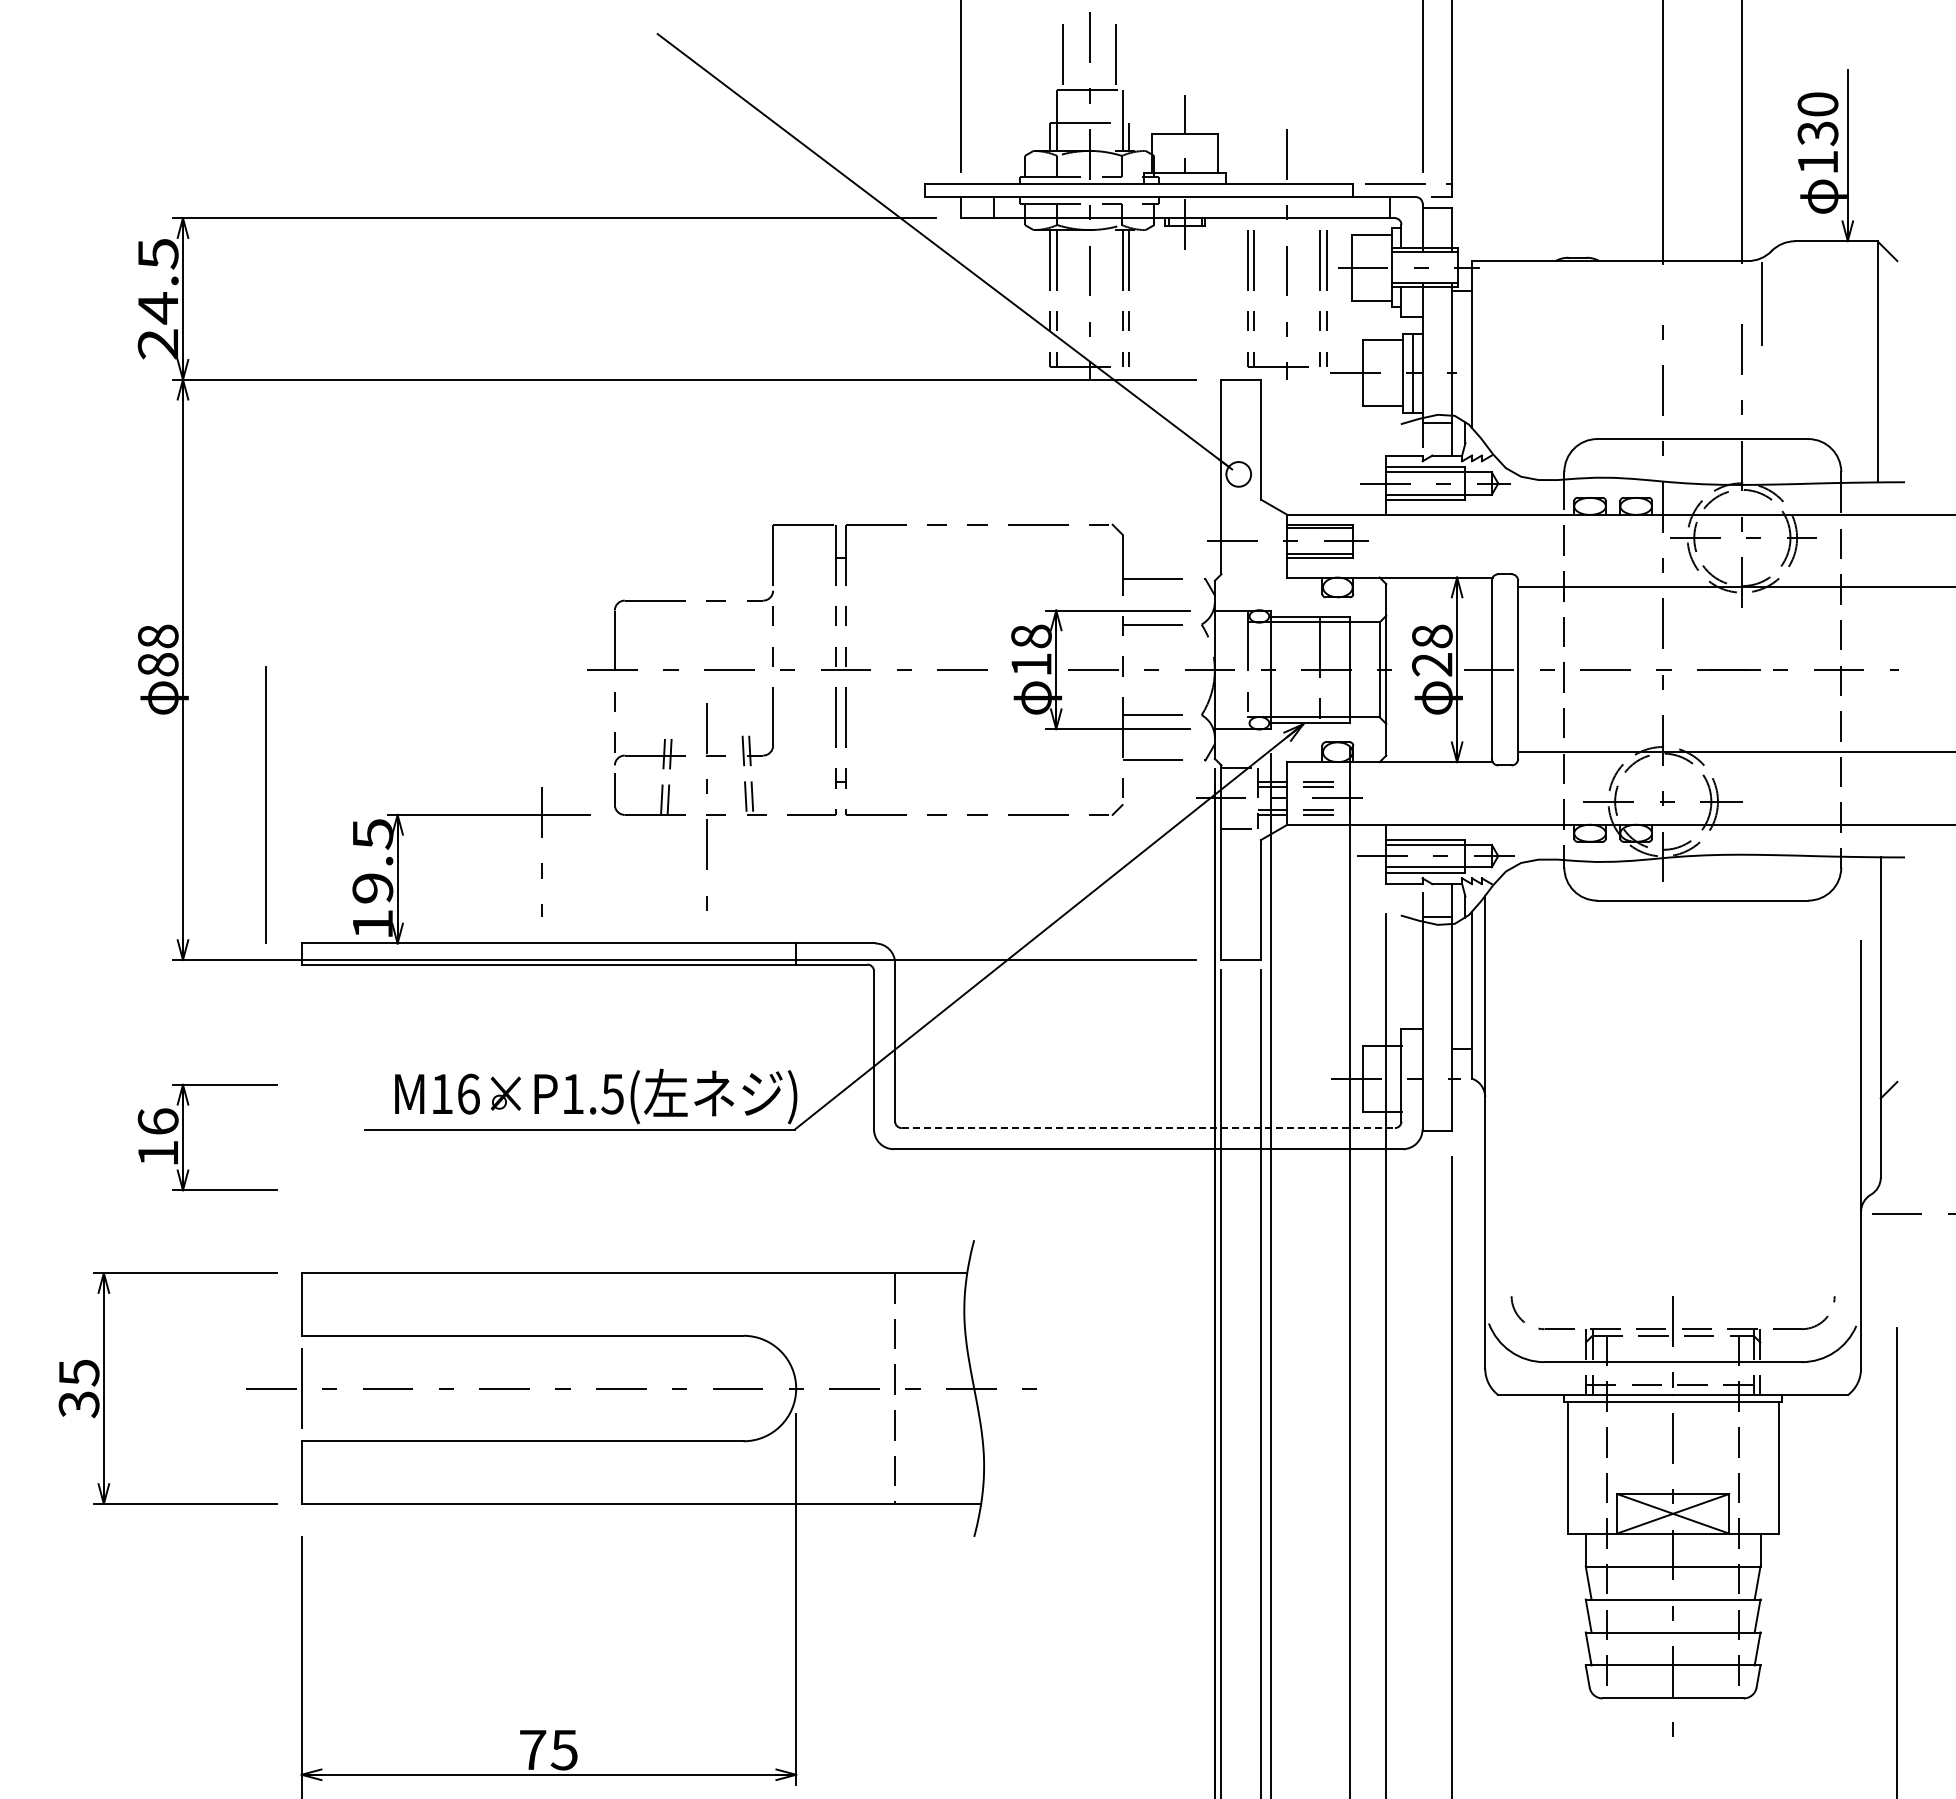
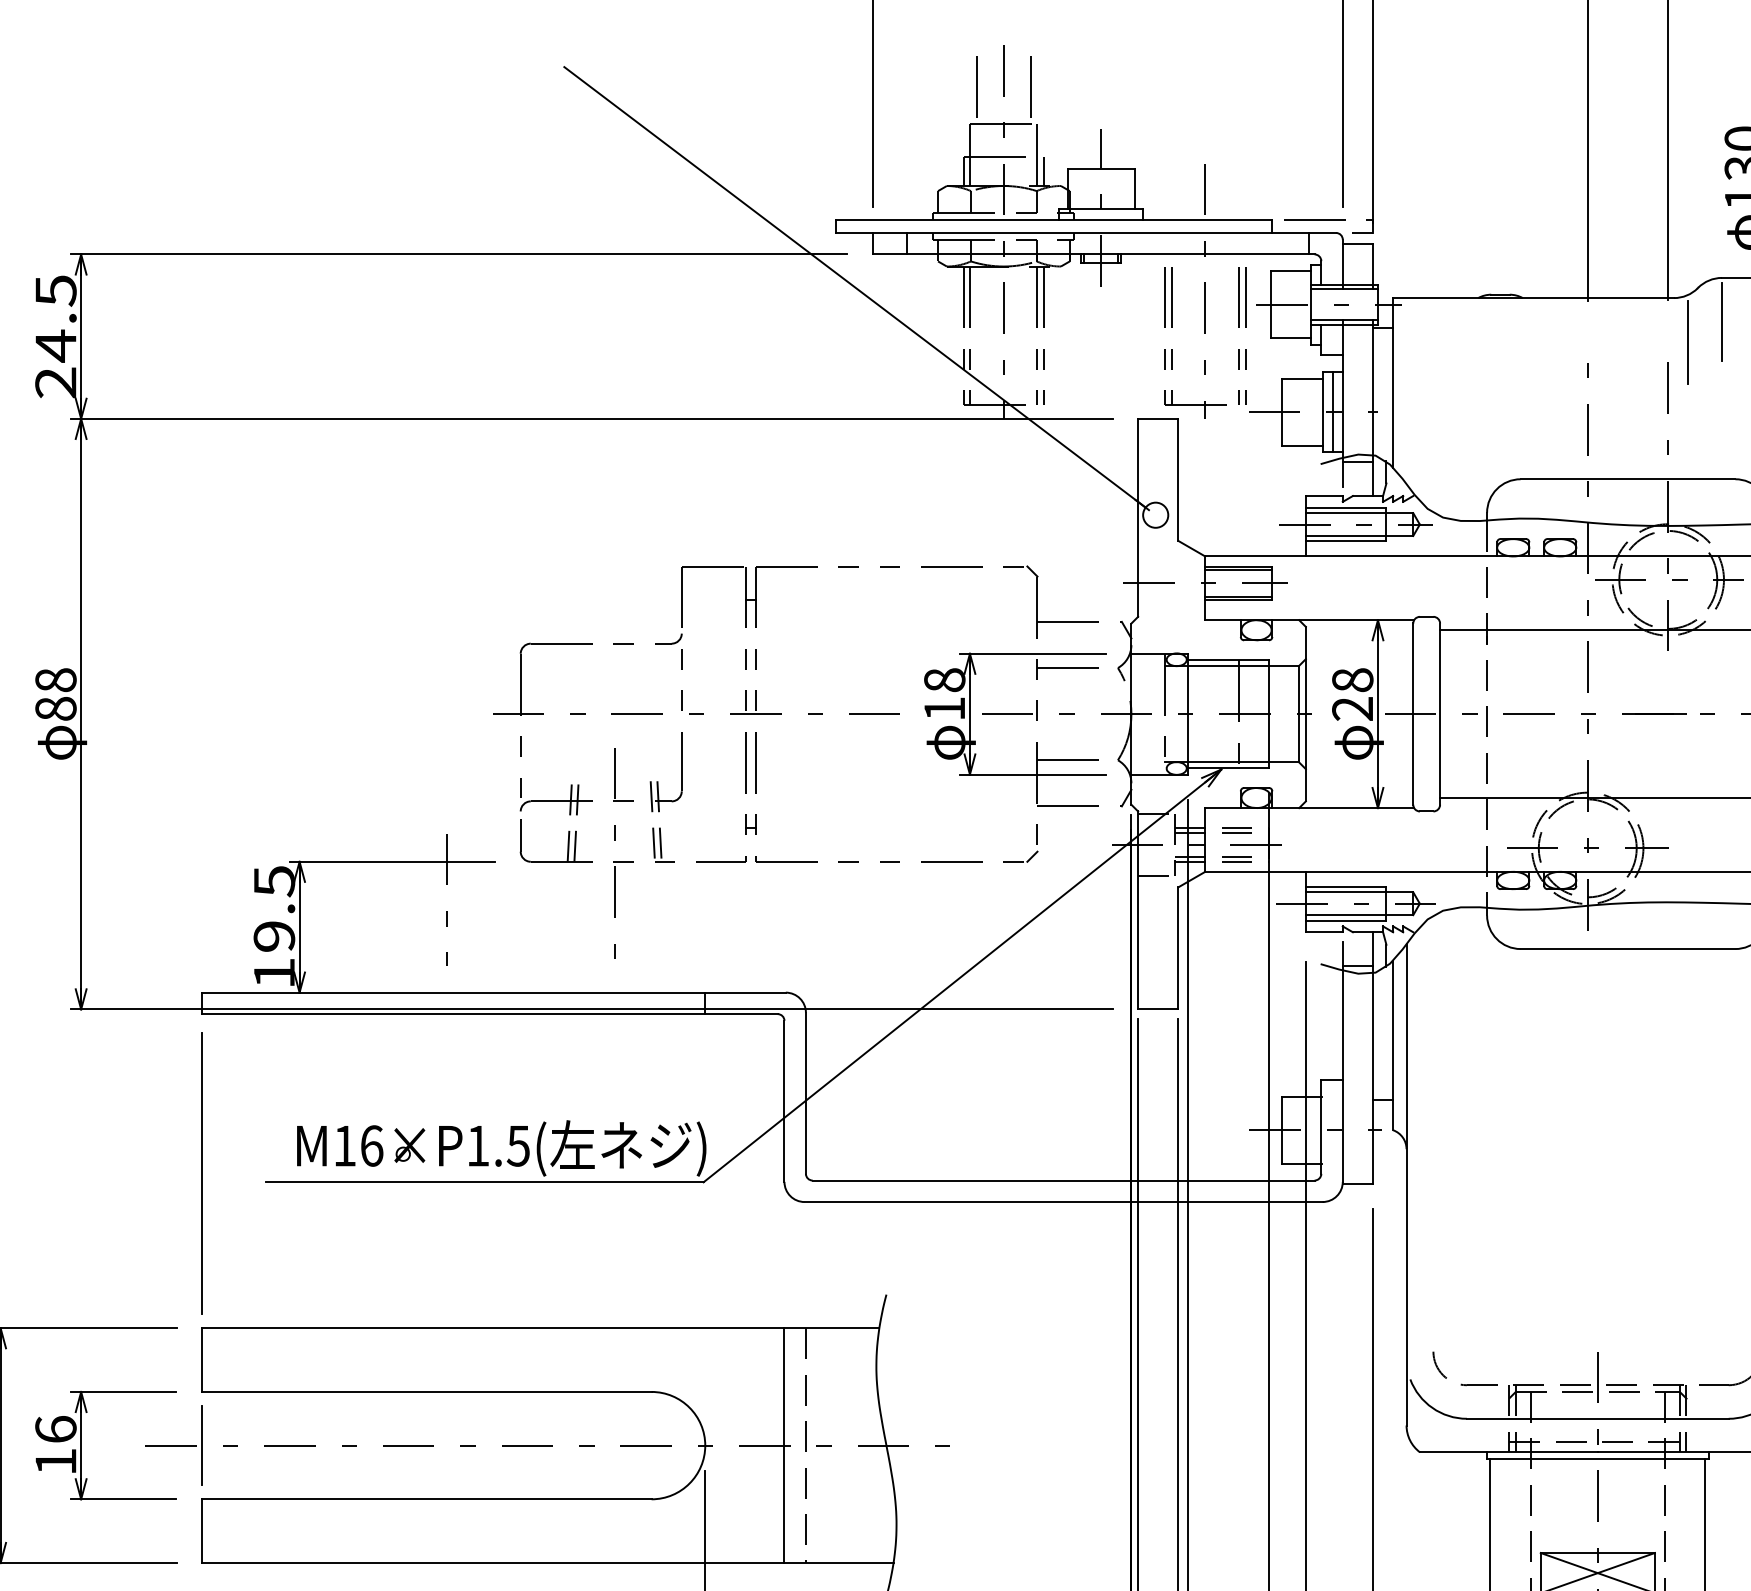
line: (1795, 283) -> (1722, 320), added
line: (265, 804) -> (201, 1172), moved
line: (1148, 1128) -> (1063, 1180), dashed -> solid
part: (183, 1137) -> (81, 1445), moved
line: (874, 1388) -> (784, 1445), added

